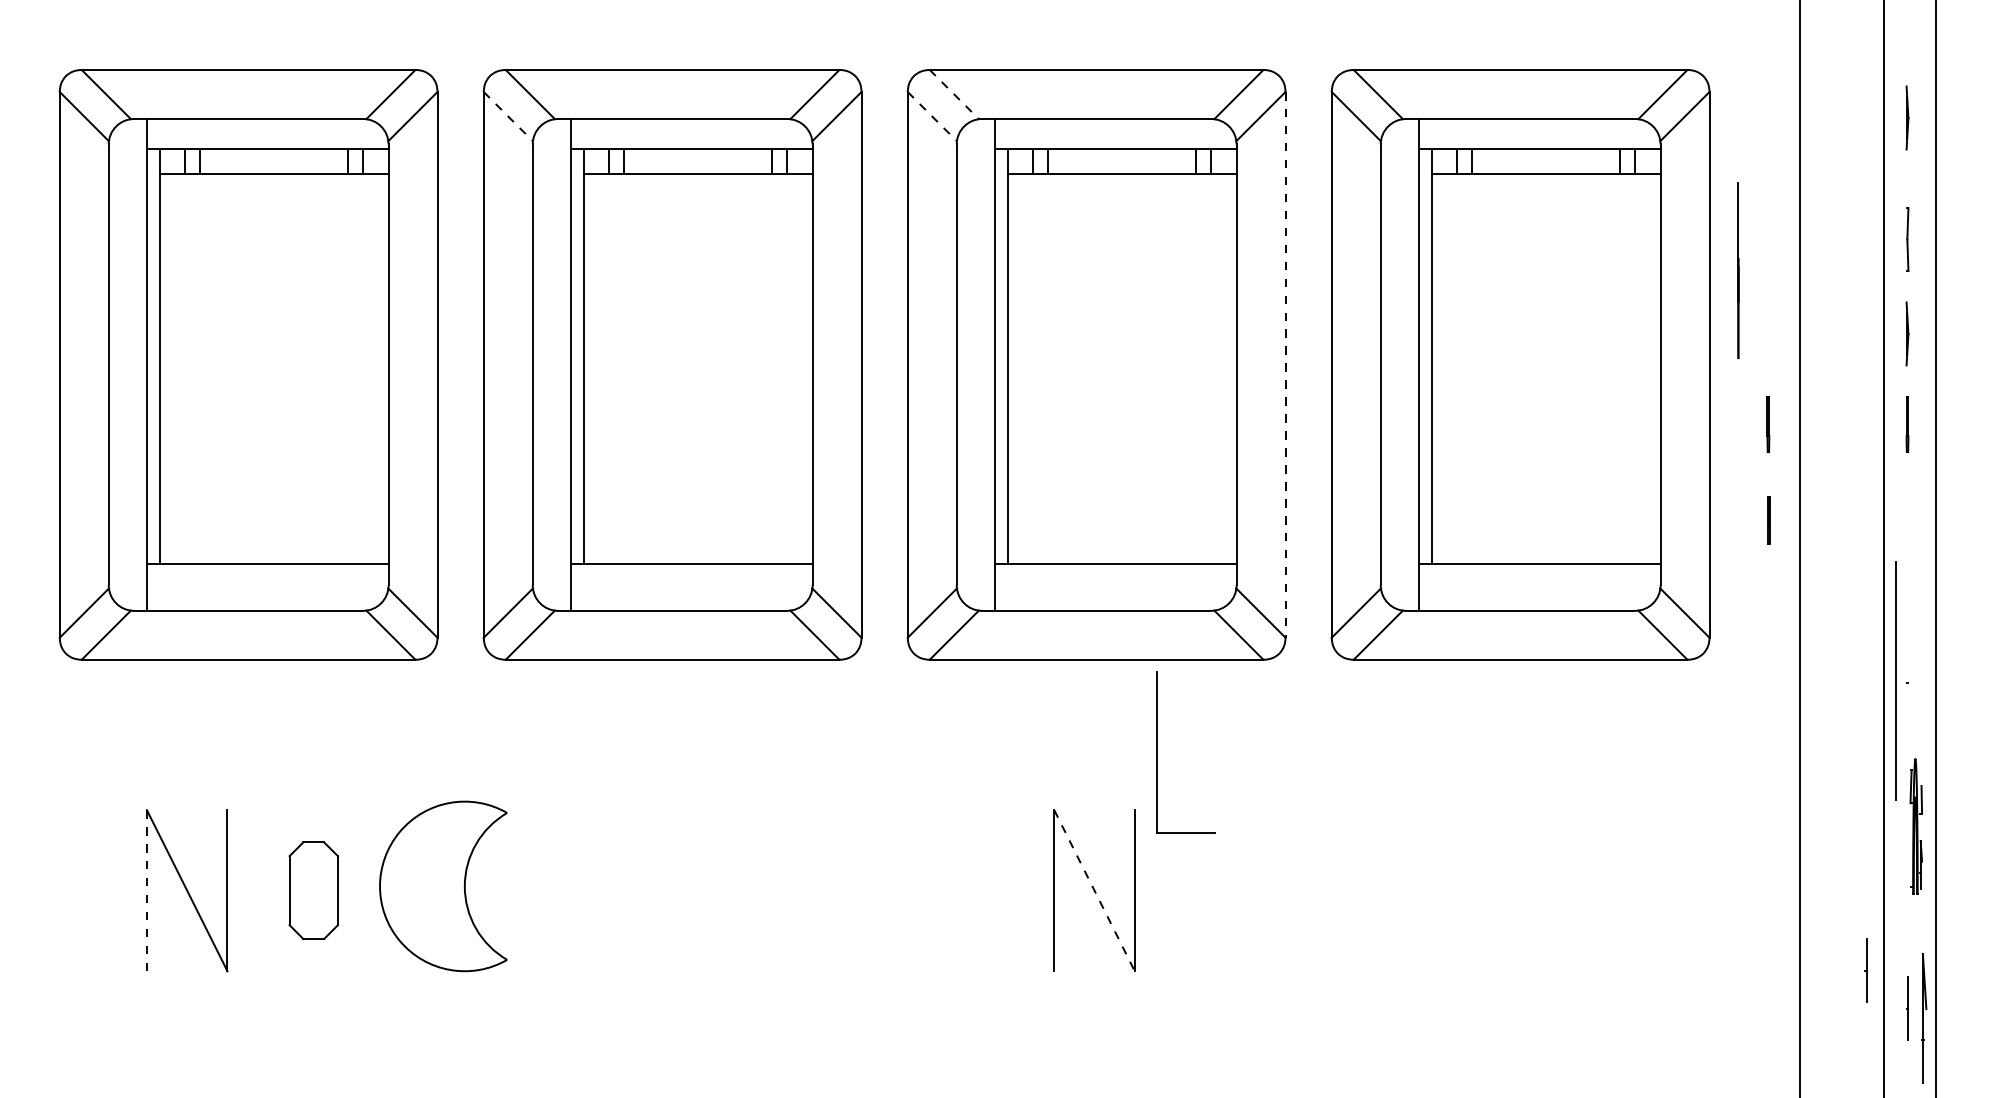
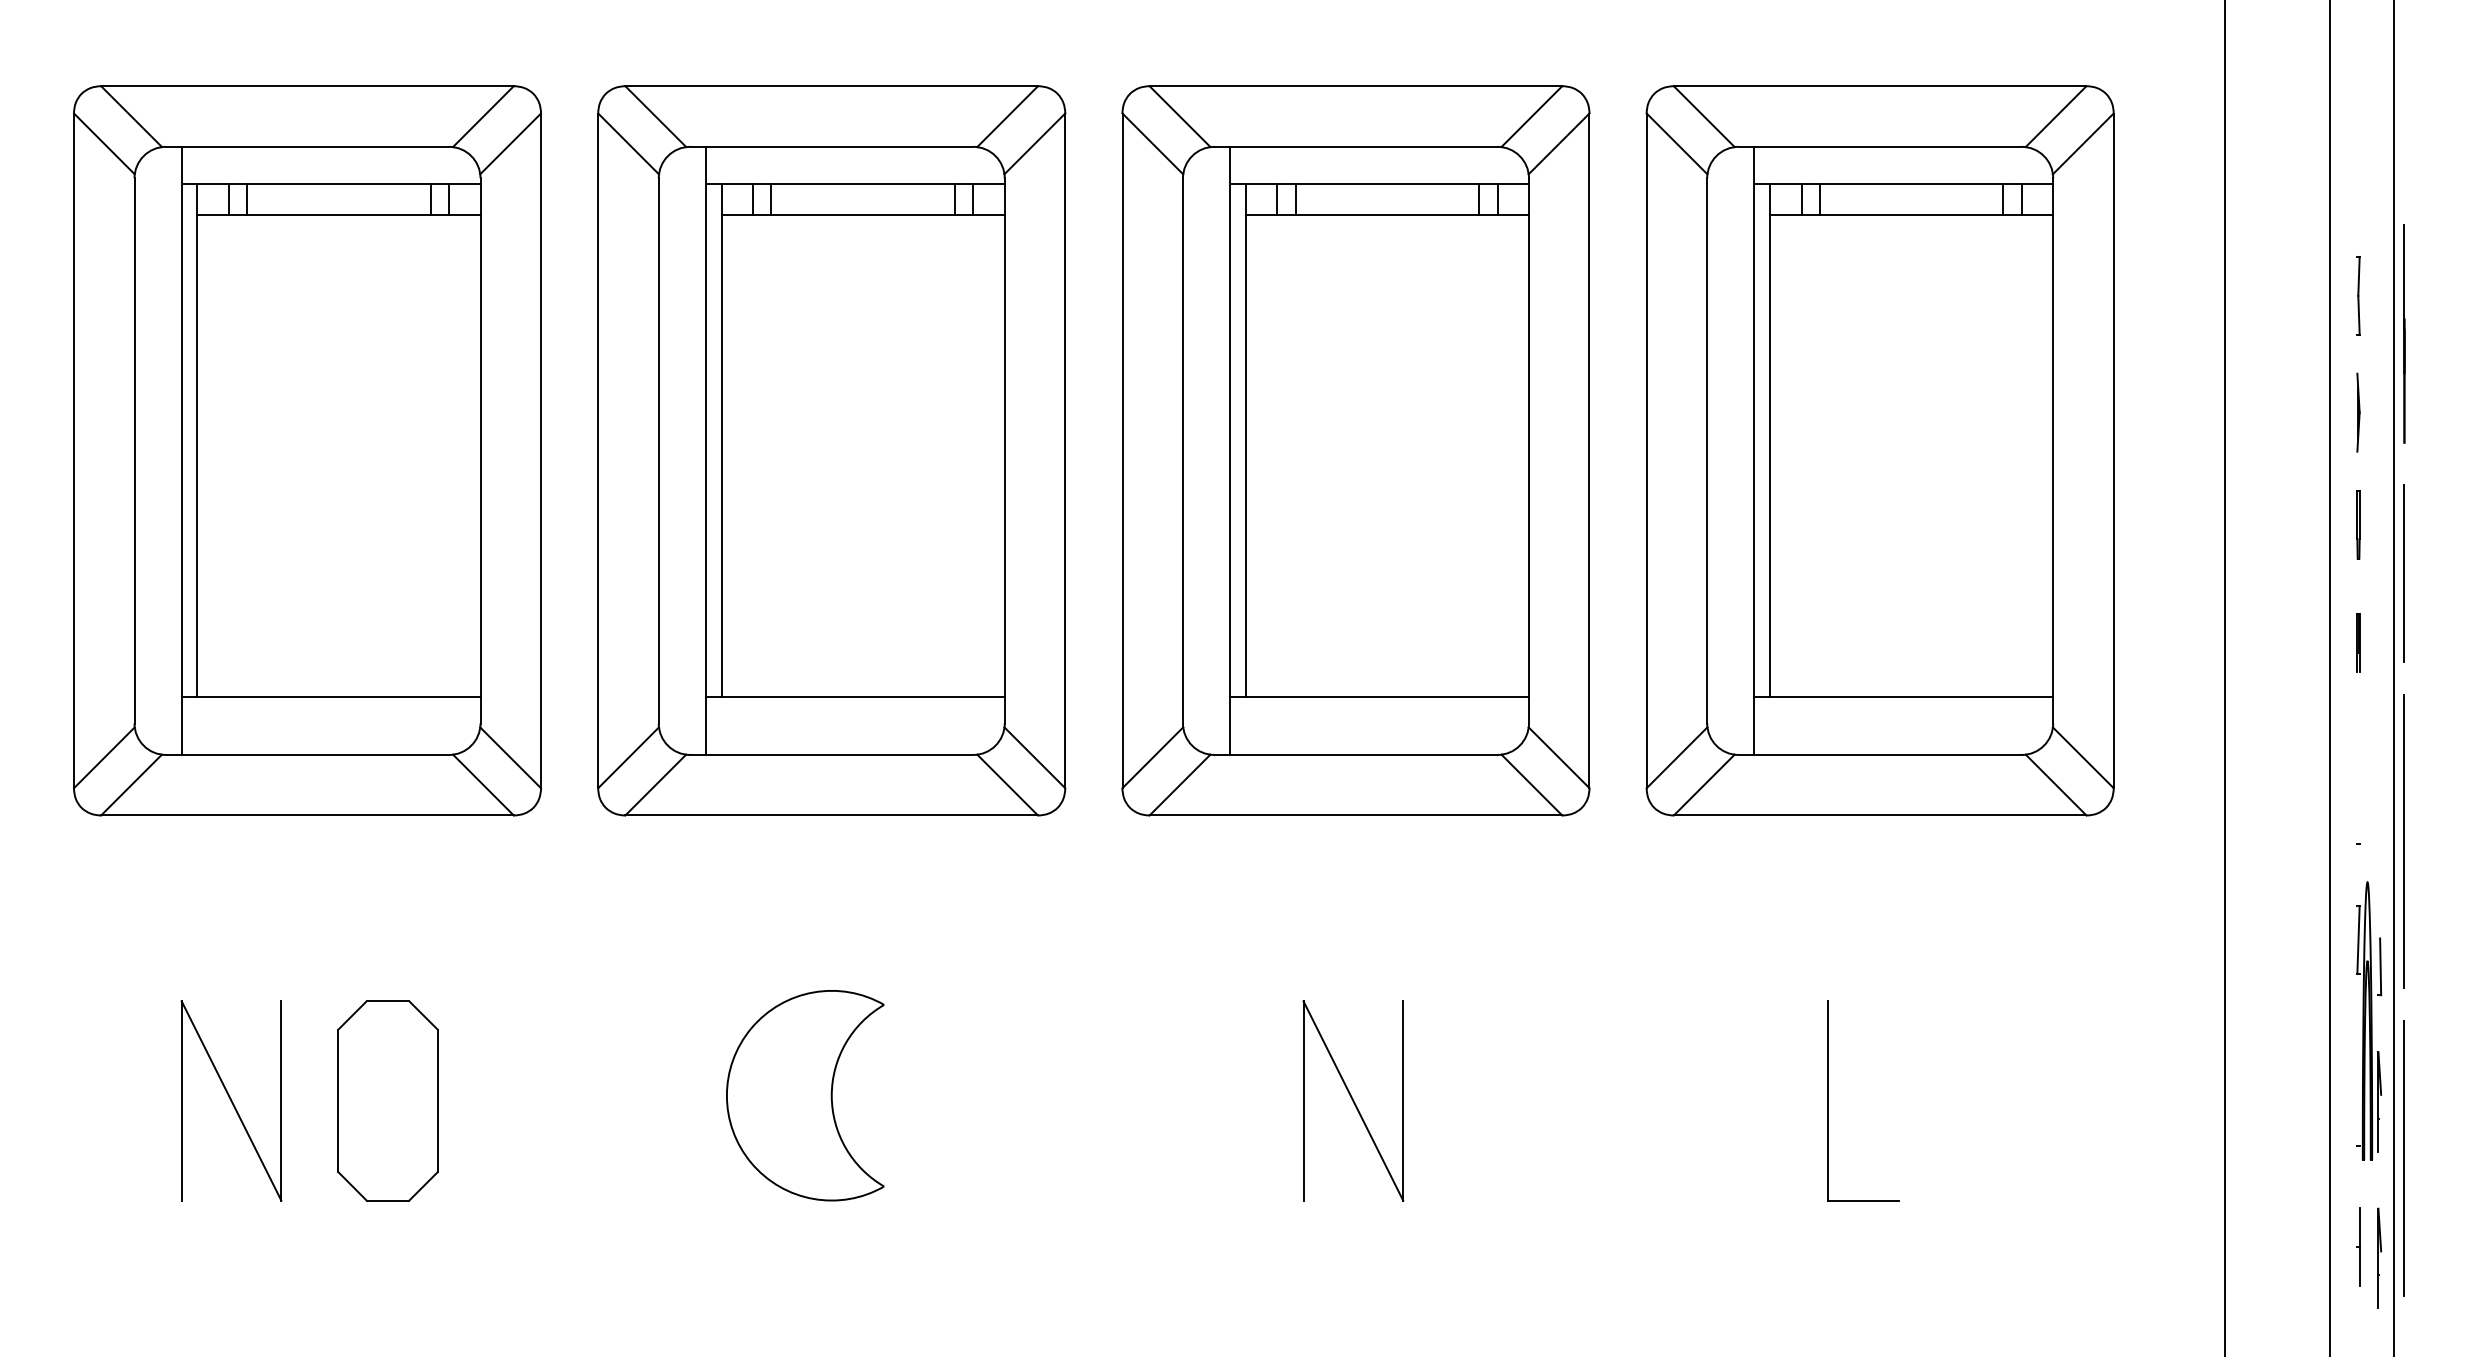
line: (954, 94) -> (1180, 116), dashed -> solid
line: (508, 116) -> (628, 143), dashed -> solid
line: (932, 116) -> (1152, 143), dashed -> solid
line: (1907, 117) -> (2358, 145), removed
line: (1738, 269) -> (2404, 333), moved
line: (1285, 365) -> (1589, 451), dashed -> solid
line: (1767, 424) -> (2185, 524), removed
line: (1944, 464) -> (2404, 573), added
line: (1769, 519) -> (2358, 642), moved
line: (1895, 680) -> (2403, 841), moved
part: (1157, 752) -> (1828, 1100), moved
part: (1916, 825) -> (2369, 1020), size x1.67
part: (443, 886) -> (805, 1095), moved
line: (146, 890) -> (181, 1100), dashed -> solid
part: (313, 890) -> (387, 1100), size x1.67
line: (1094, 891) -> (1353, 1101), dashed -> solid
line: (1944, 937) -> (2404, 1158), added
part: (1866, 970) -> (2307, 1199), removed
part: (1924, 1017) -> (2379, 1257), size x0.62

